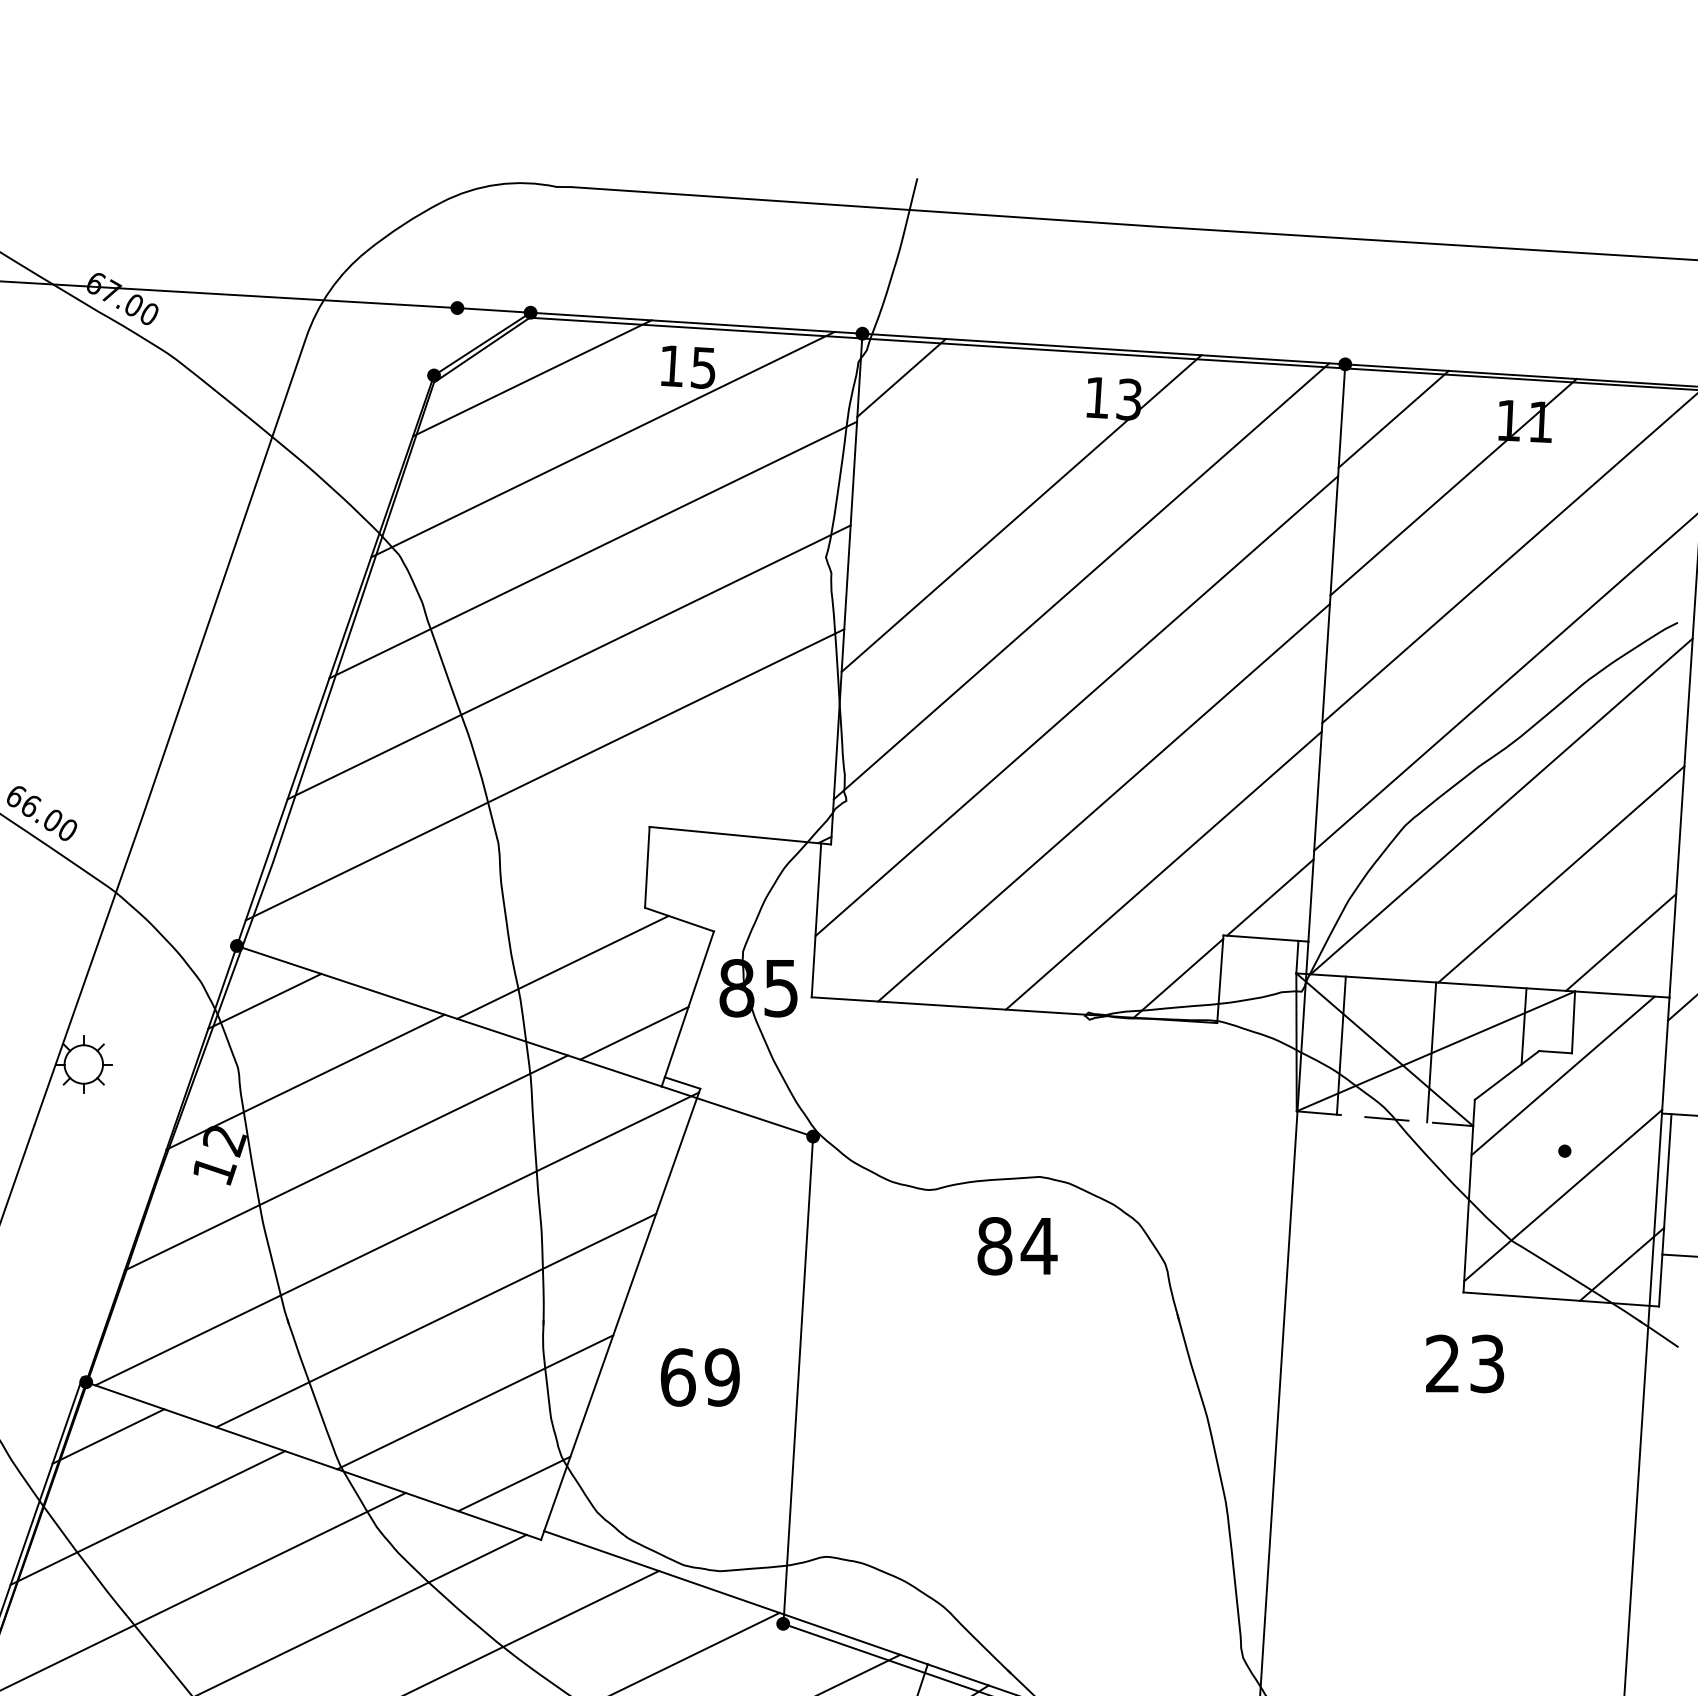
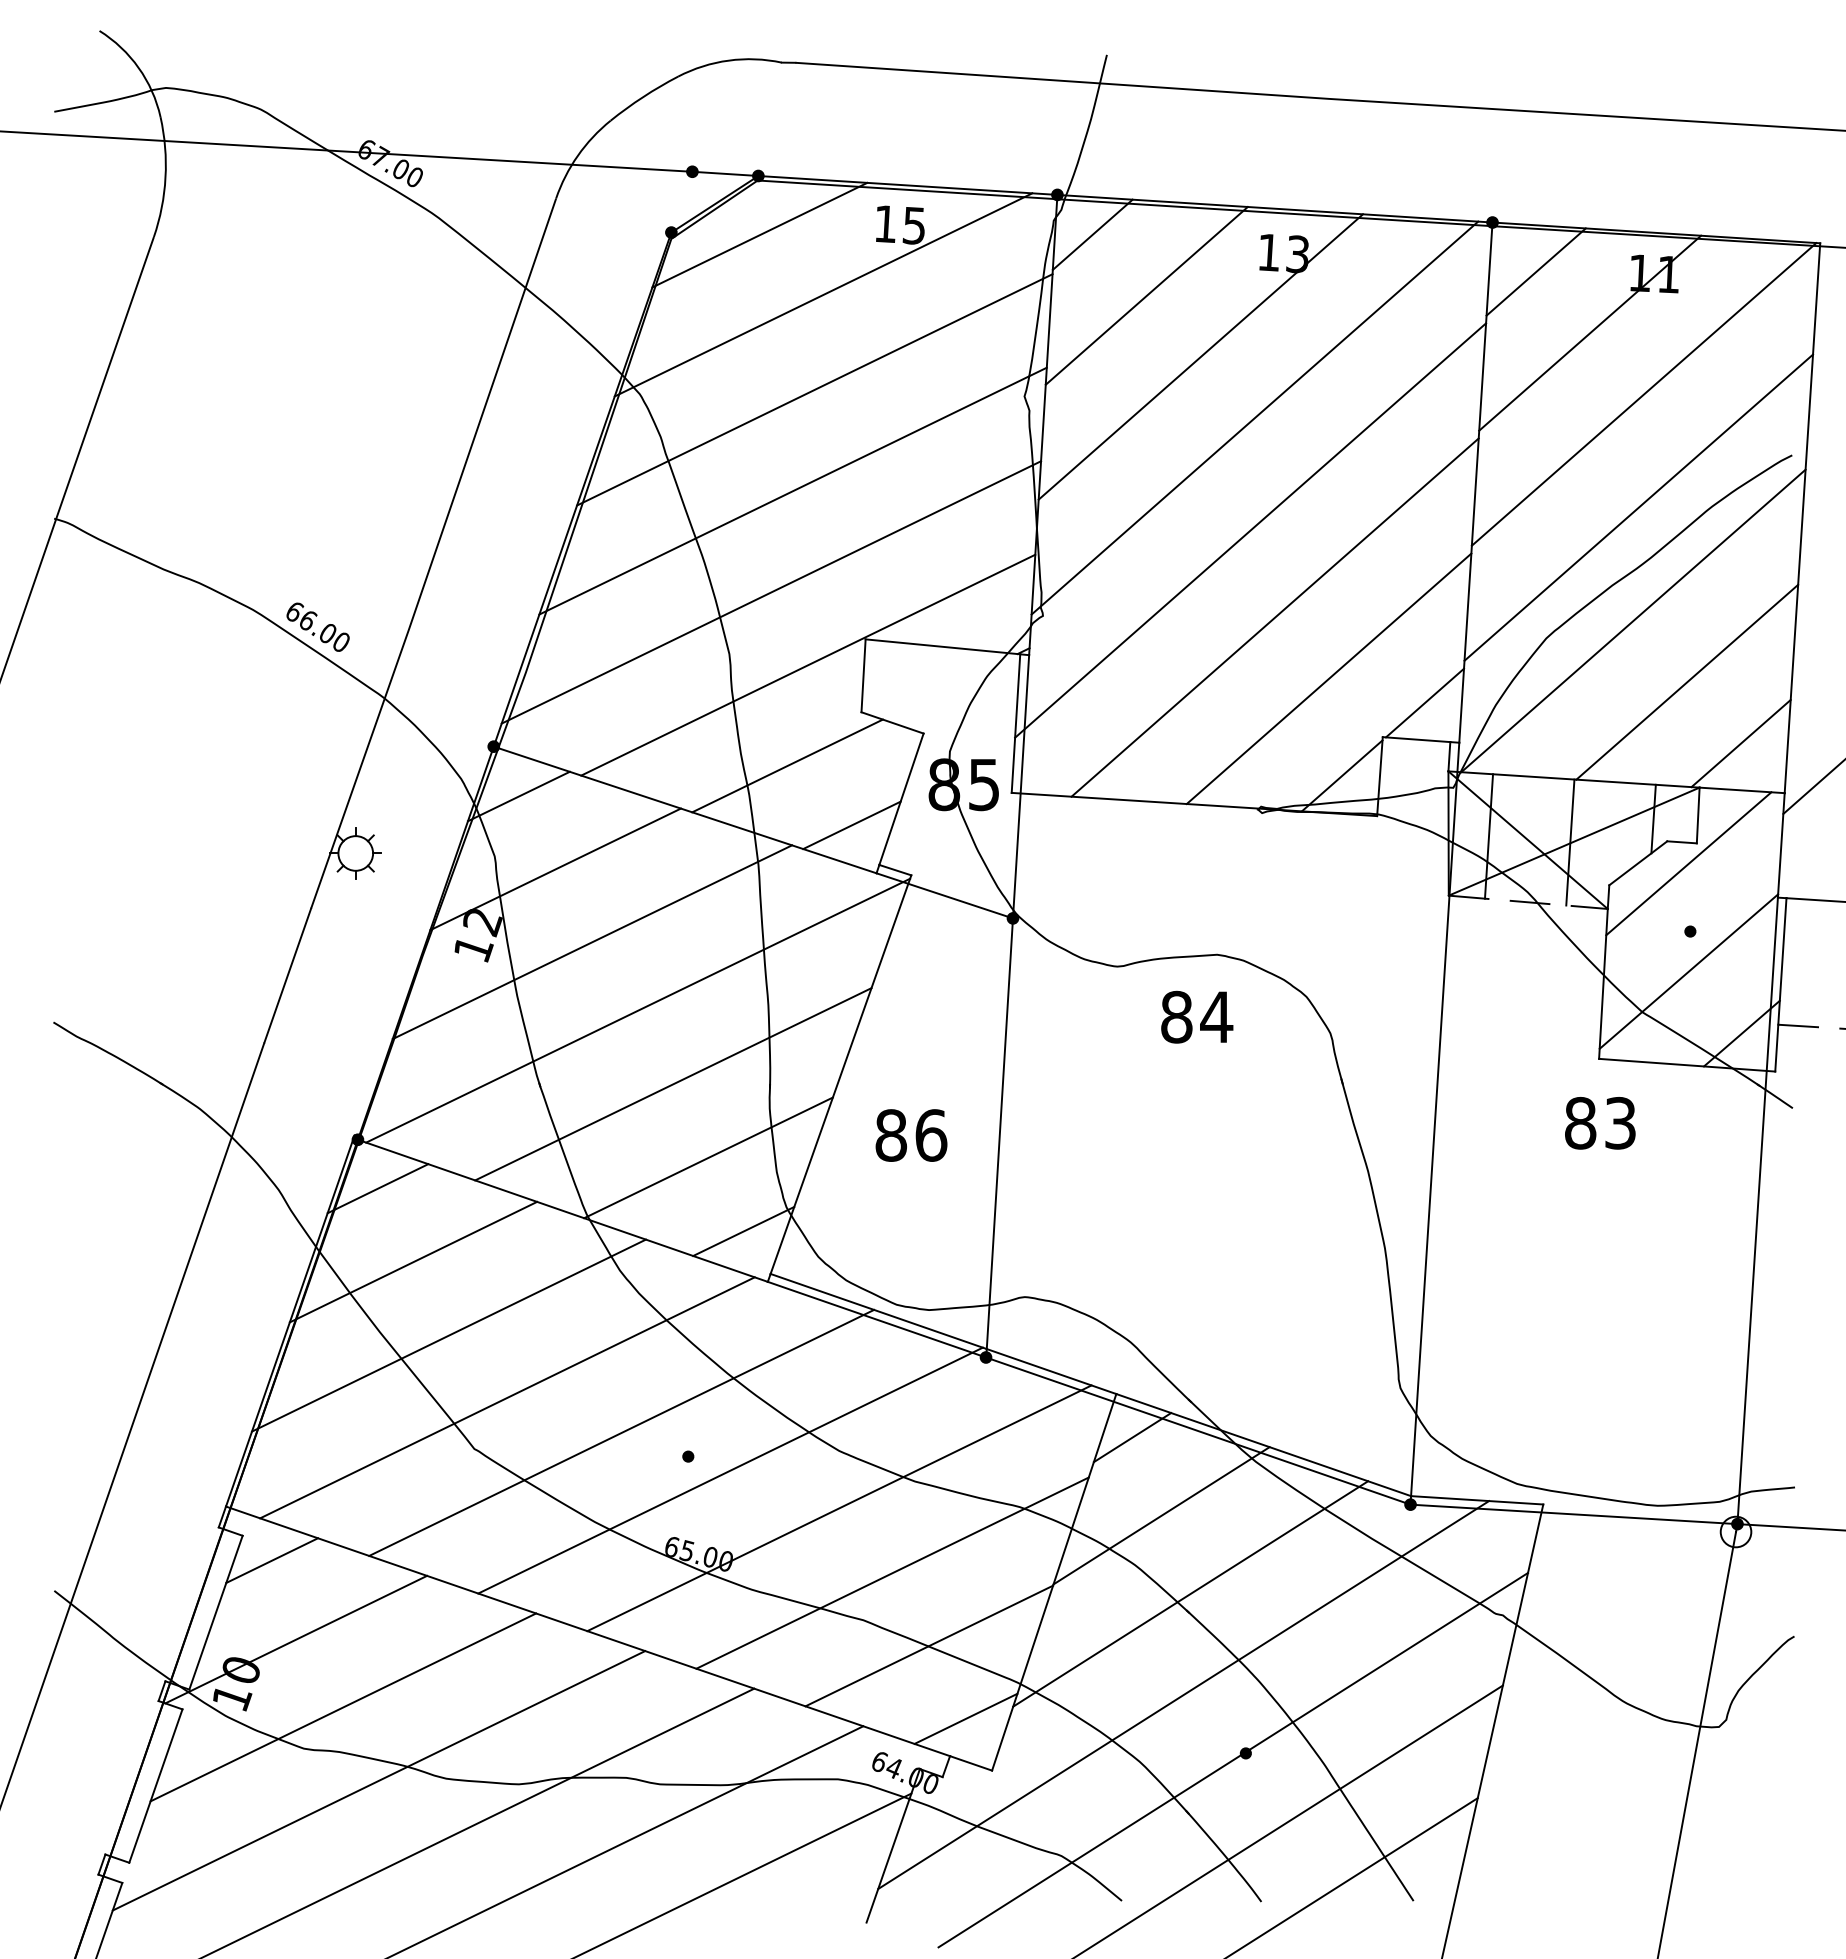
line: (961, 445) -> (1146, 295), added
line: (586, 854) -> (808, 664), added
line: (821, 990) -> (1020, 786), added
text: (1442, 1363) -> (1580, 1122), 23 -> 83
text: (700, 1377) -> (911, 1135), 69 -> 86
line: (661, 1581) -> (876, 1319), added

